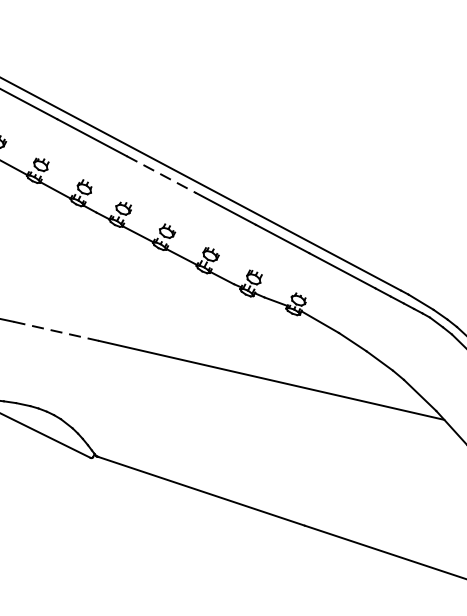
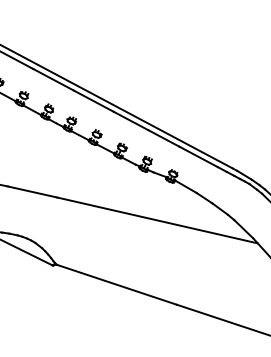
line: (161, 175) -> (93, 101), dashed -> solid
line: (57, 332) -> (33, 192), dashed -> solid

